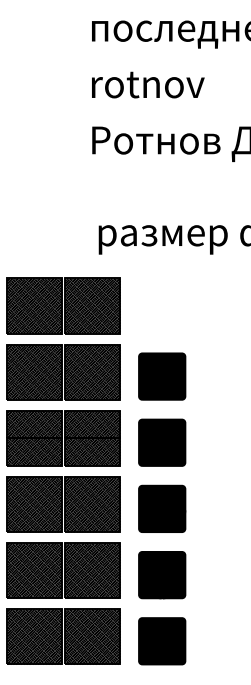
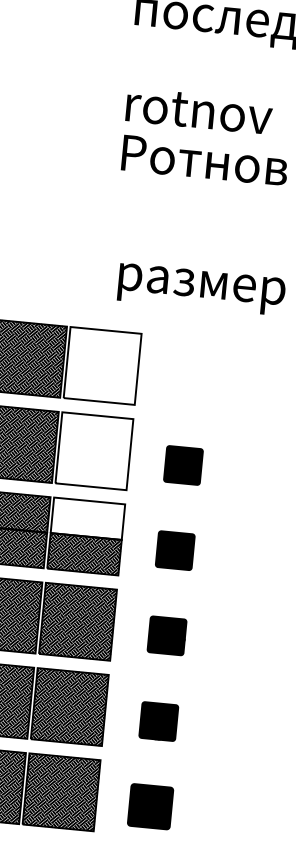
text: (148, 84) -> (199, 110), moved
hatch: (92, 305) -> (102, 365), removed
hatch: (92, 371) -> (94, 450), removed
part: (162, 376) -> (183, 465), size x0.6
hatch: (92, 424) -> (87, 518), removed
part: (162, 442) -> (175, 550), size x0.6
part: (162, 508) -> (167, 635), size x0.6
part: (162, 575) -> (159, 721), size x0.6
part: (162, 641) -> (150, 806), size x0.7

